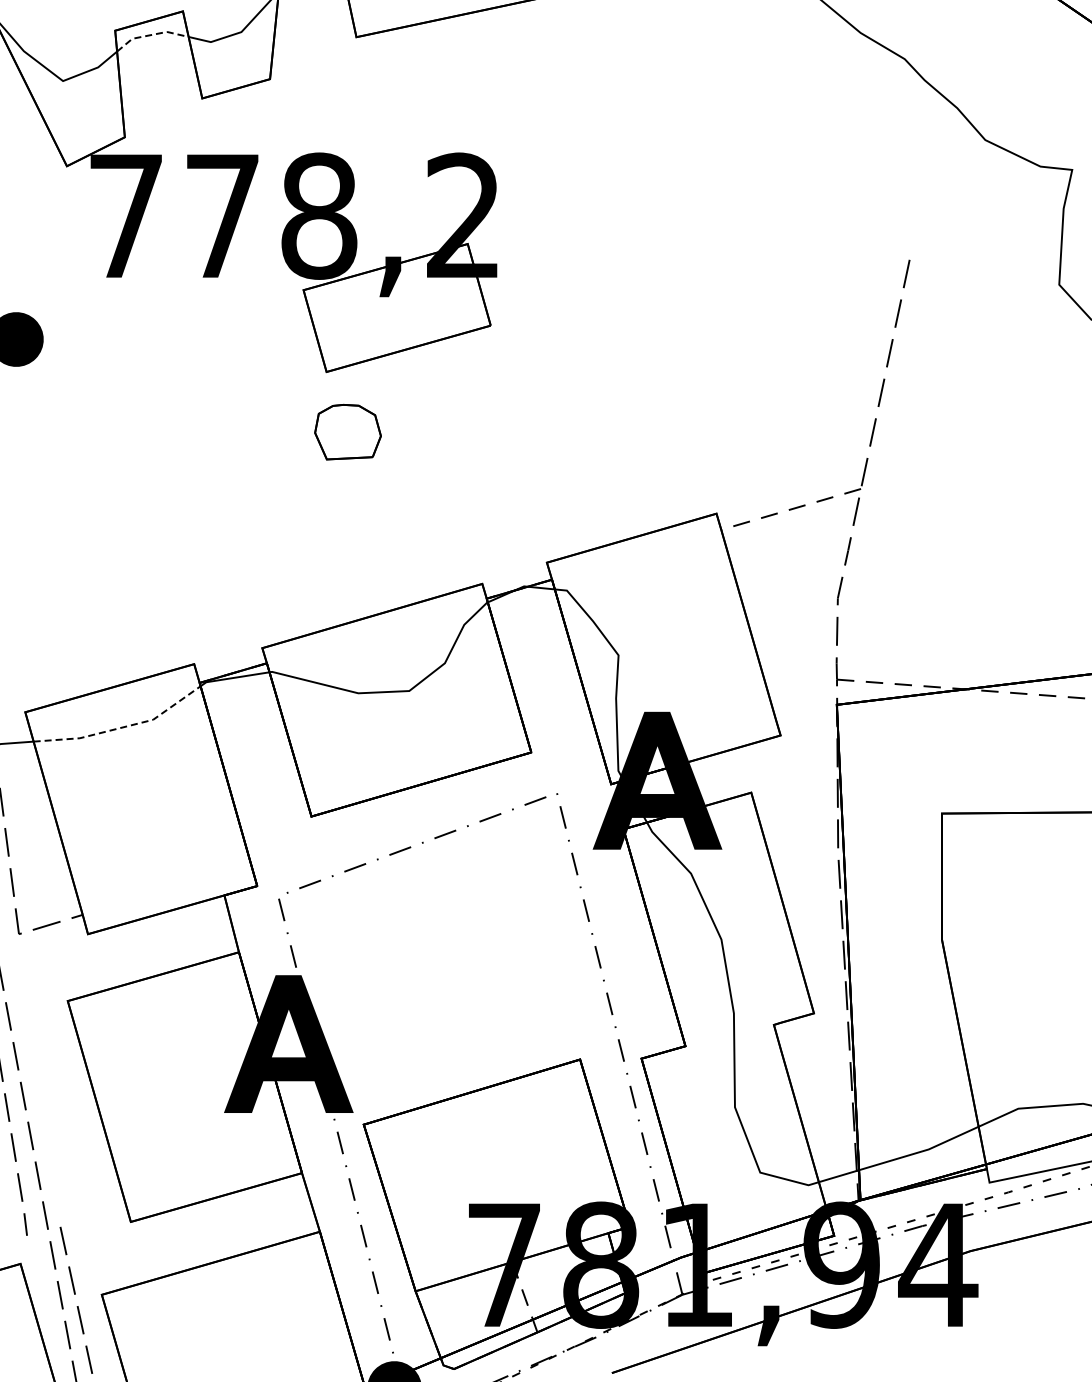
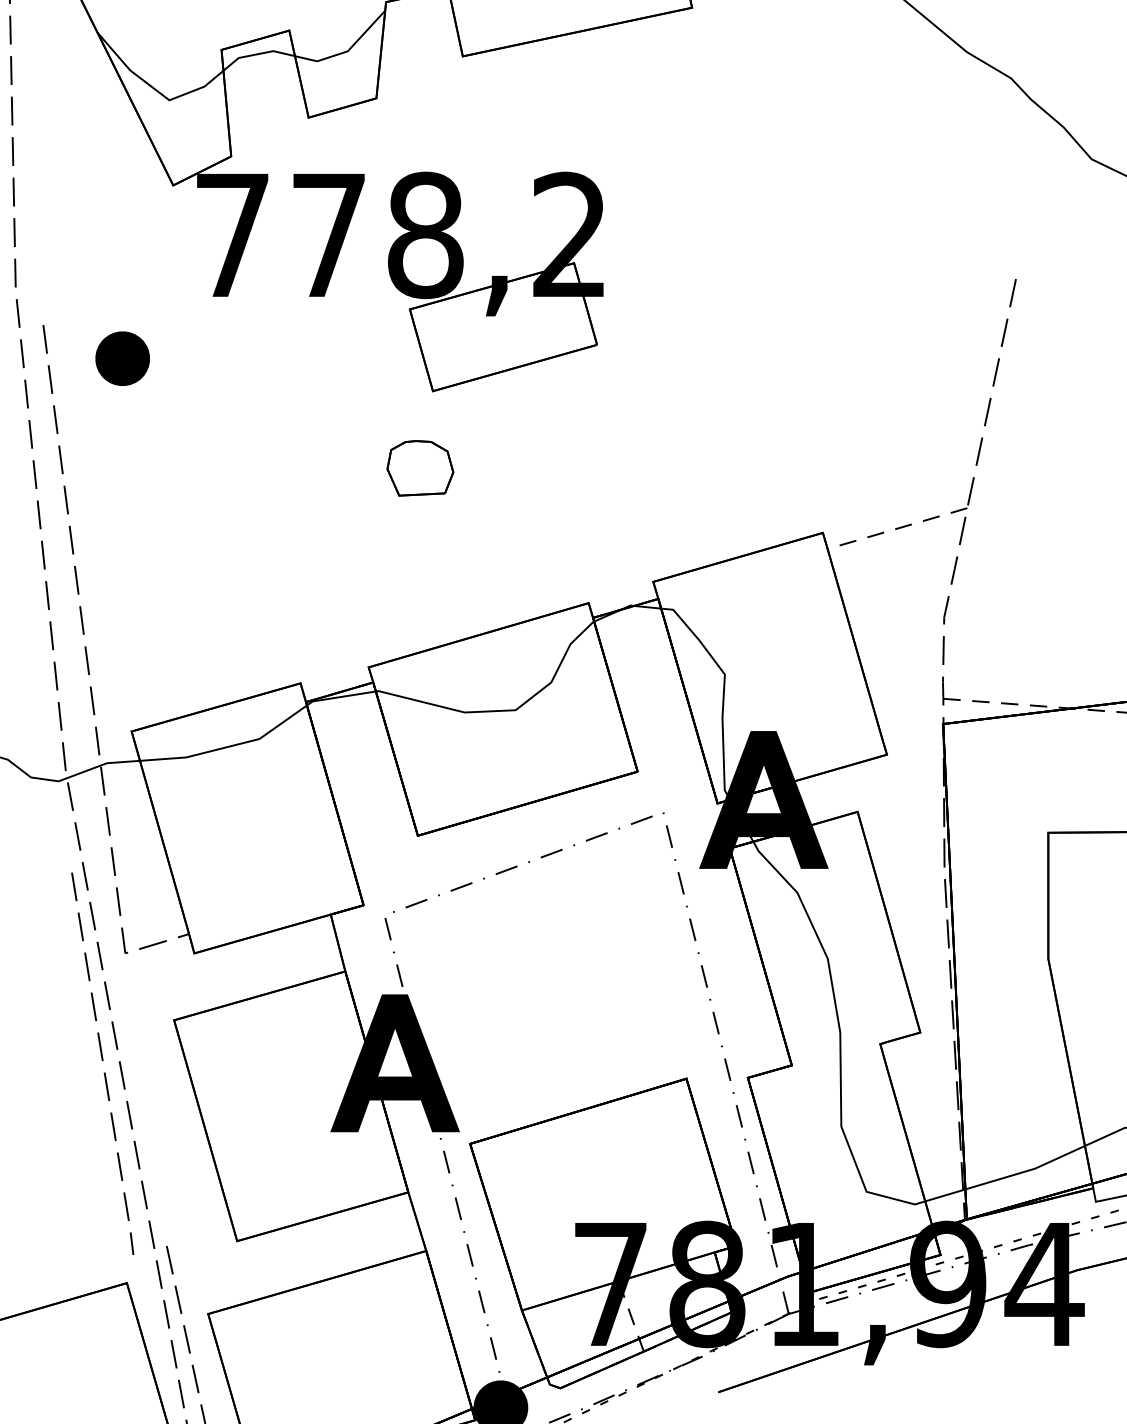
line: (151, 35) -> (257, 54), dashed -> solid
part: (348, 432) -> (420, 468), moved
line: (122, 727) -> (228, 746), dashed -> solid

